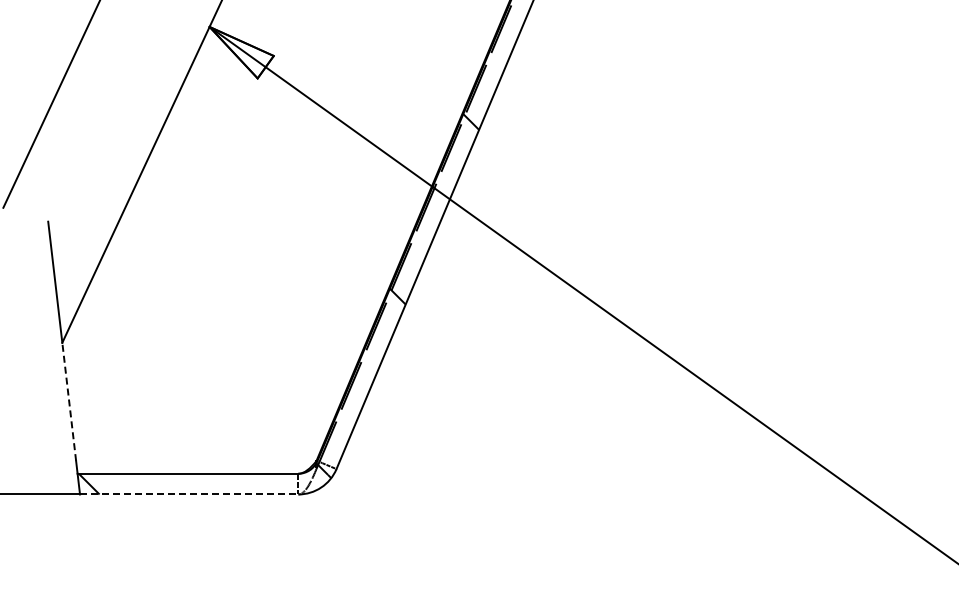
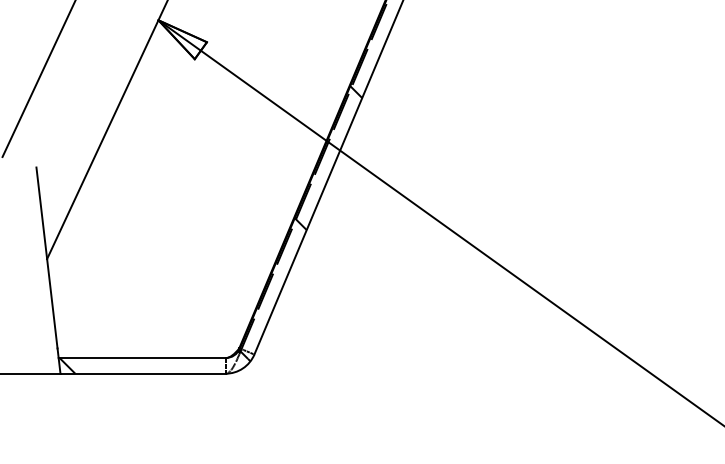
line: (69, 401) -> (52, 303), dashed -> solid
line: (189, 494) -> (143, 373), dashed -> solid

